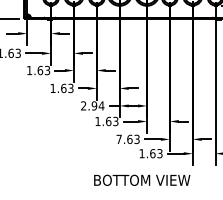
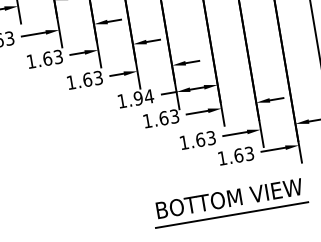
text: (83, 105) -> (121, 100), 2.94 -> 1.94
text: (118, 138) -> (183, 141), 7.63 -> 1.63
line: (141, 191) -> (231, 215), added

